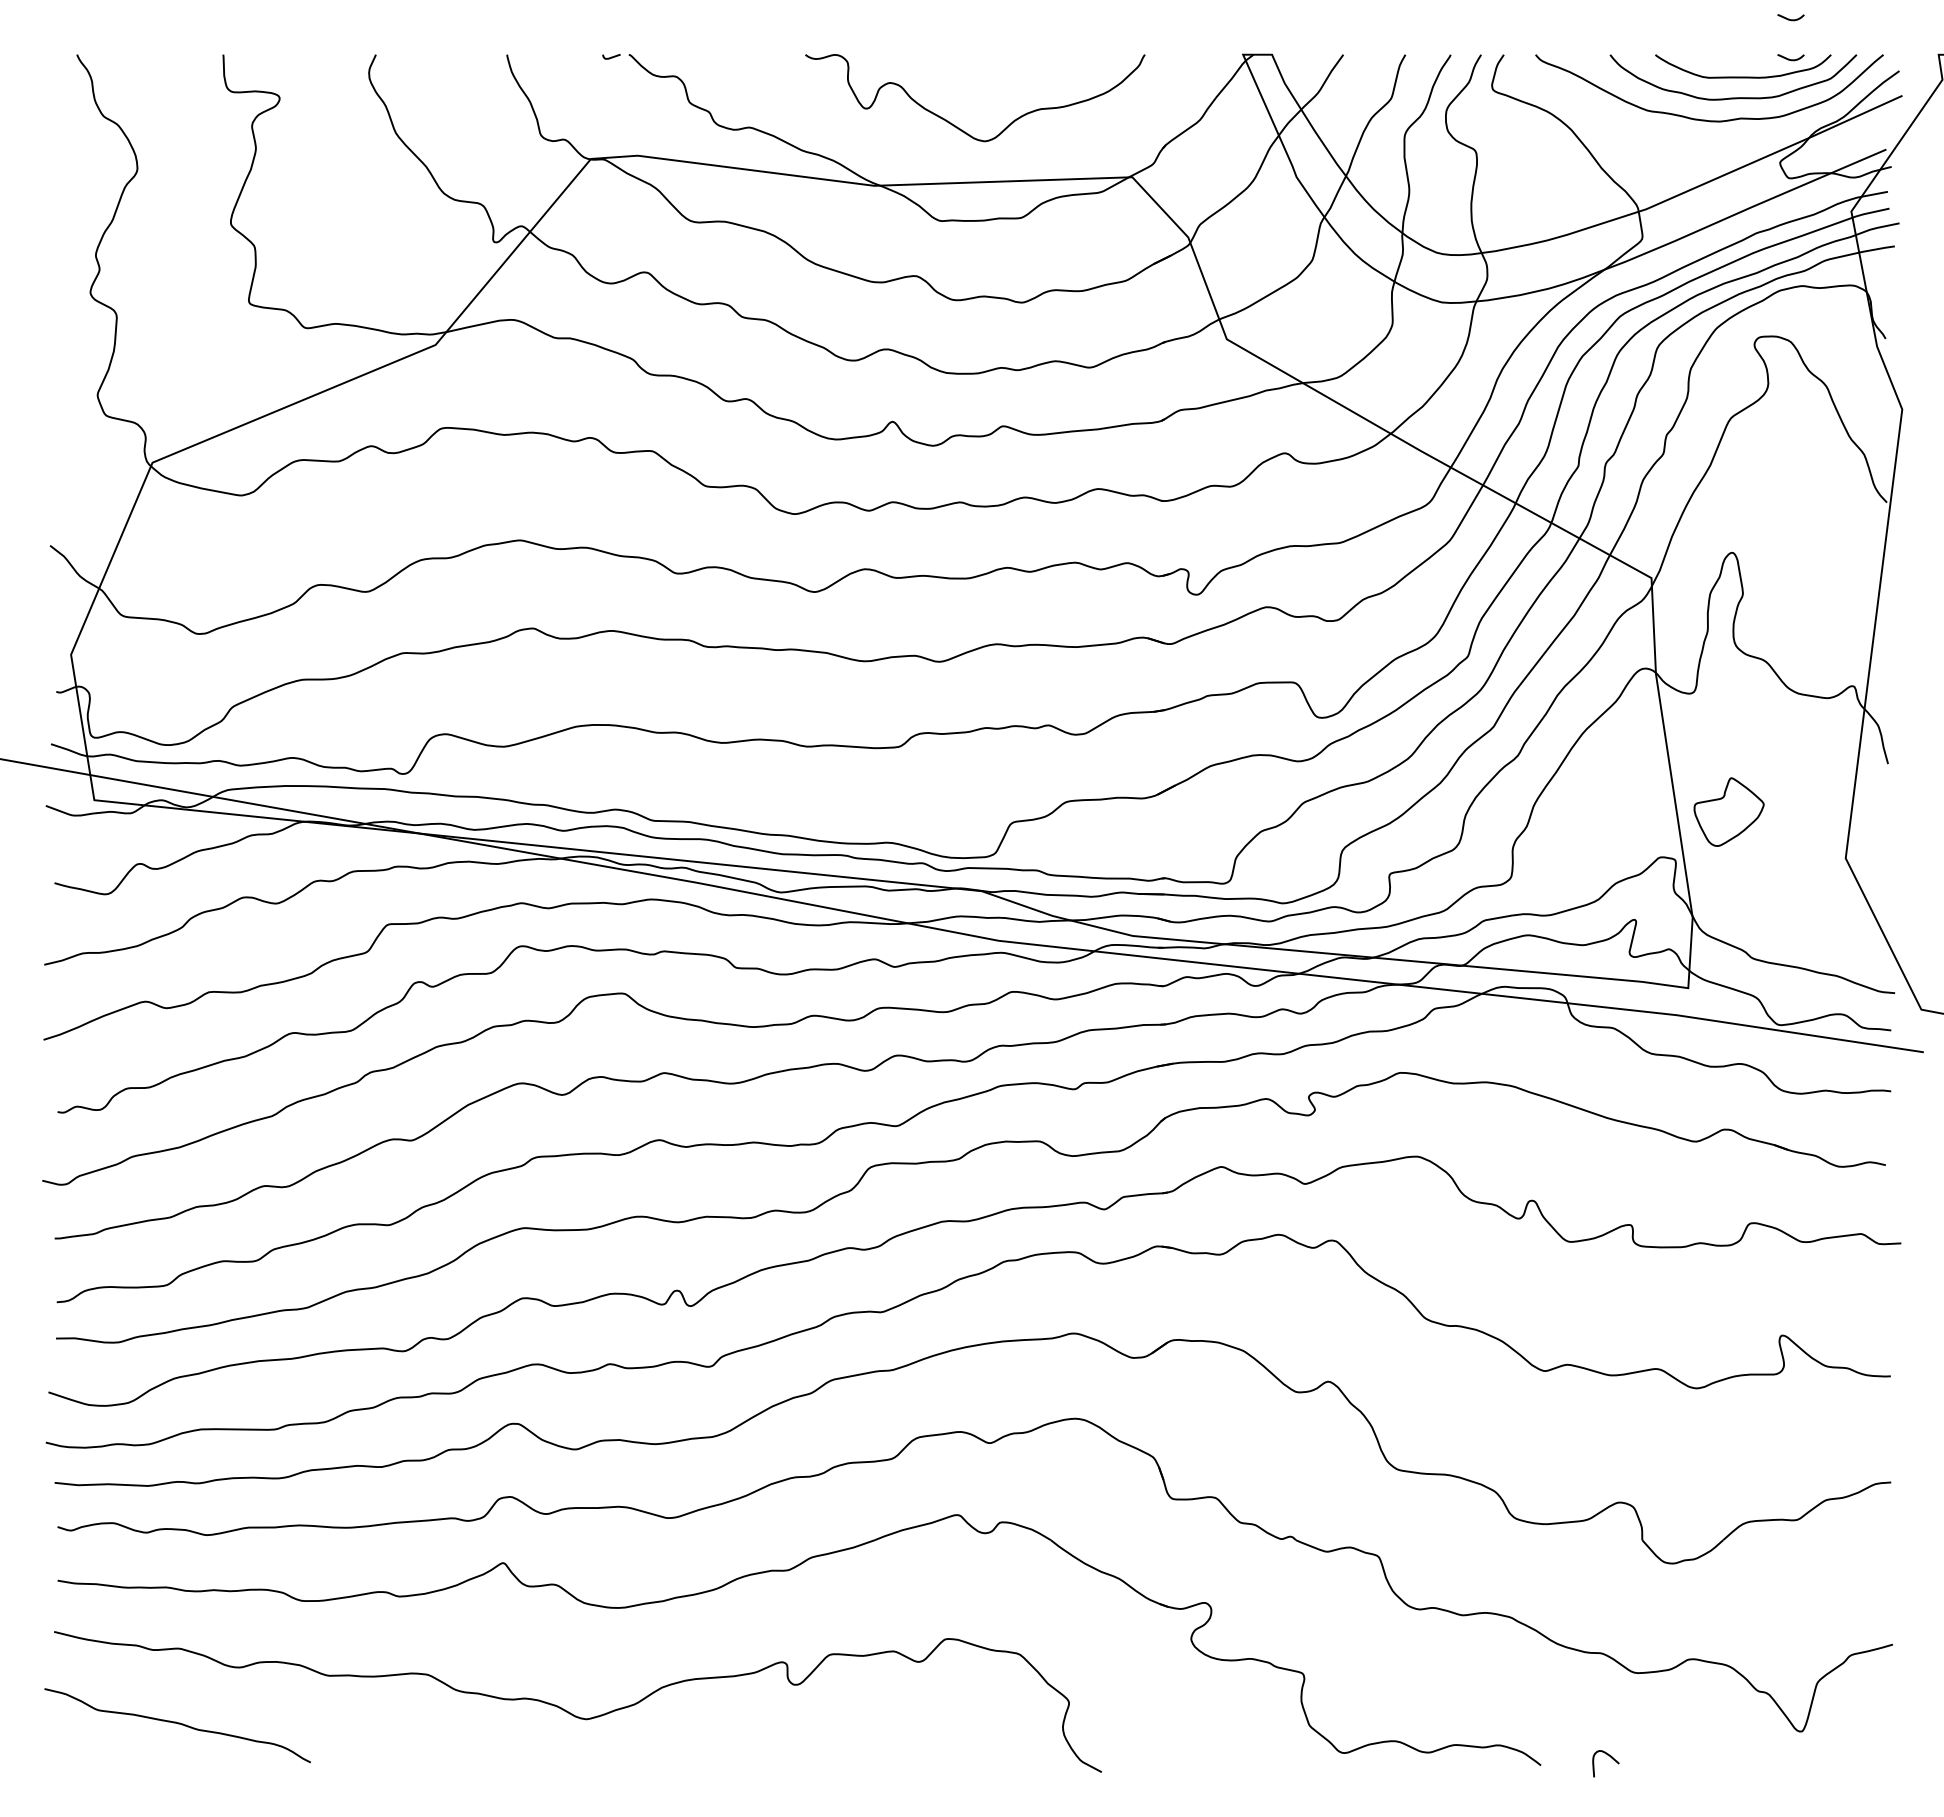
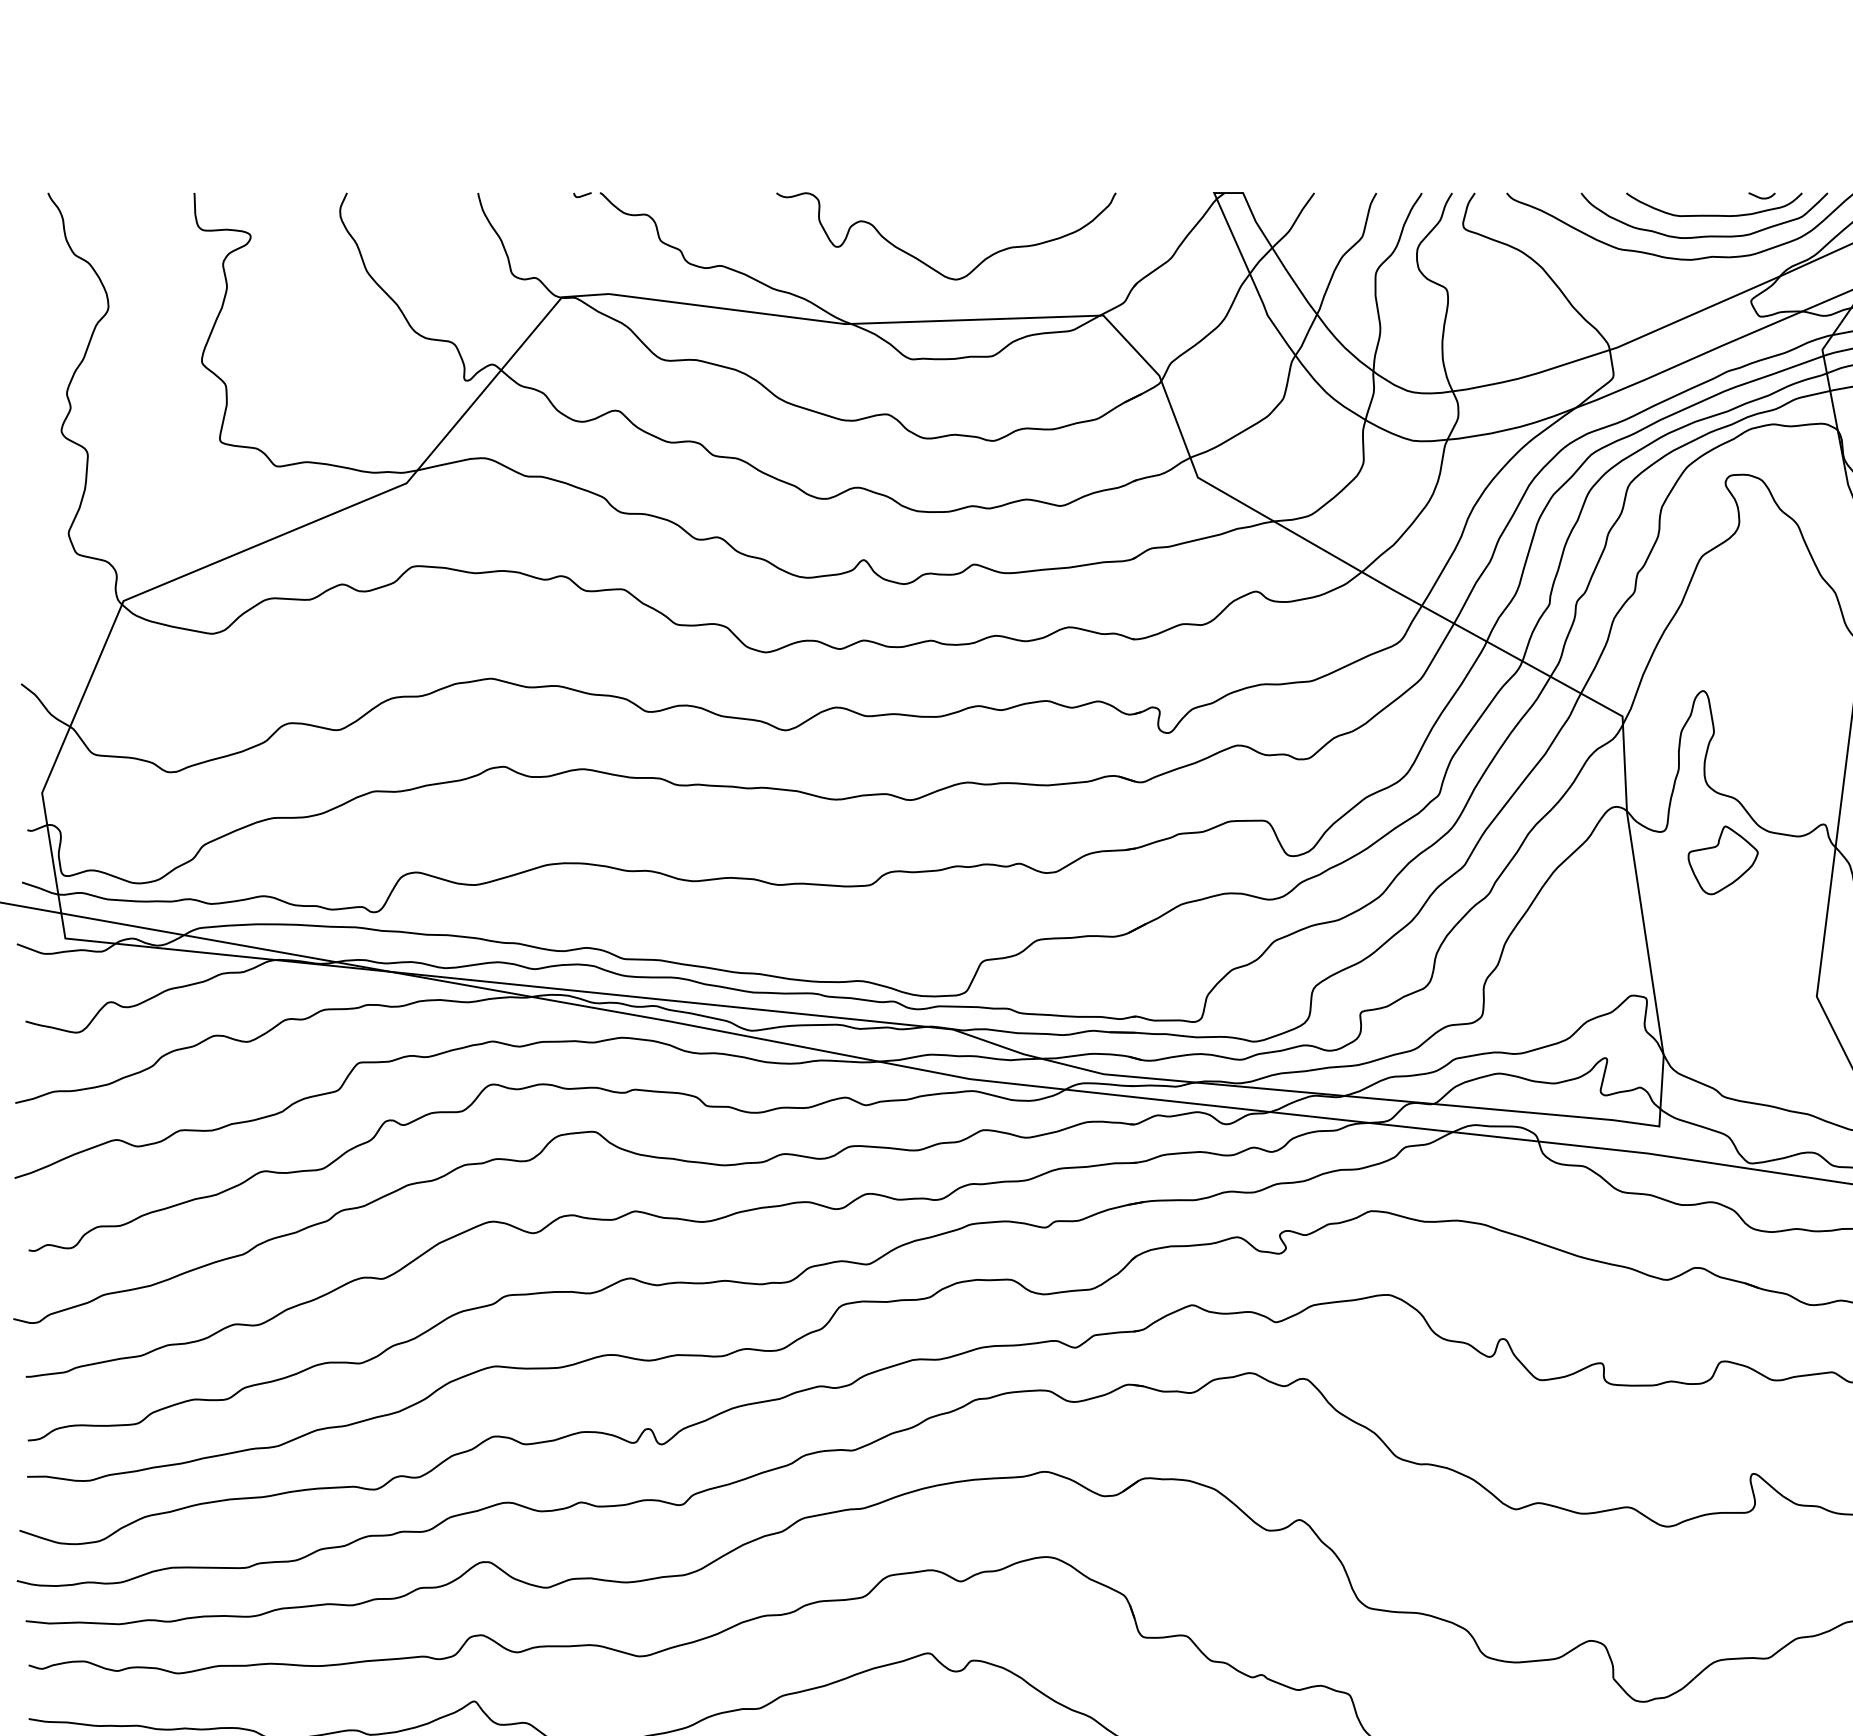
curve: (1789, 18) -> (1760, 156), removed
part: (1728, 811) -> (1722, 859), moved

